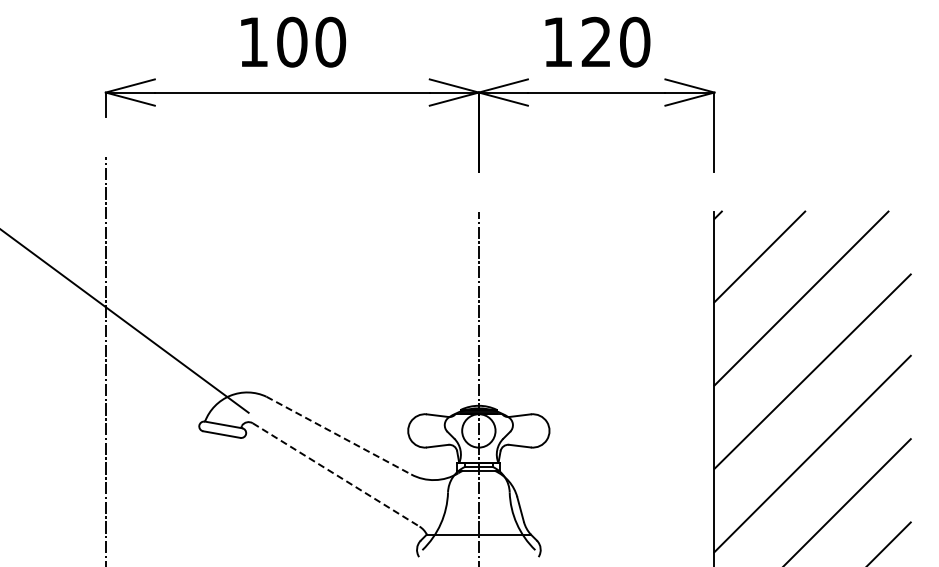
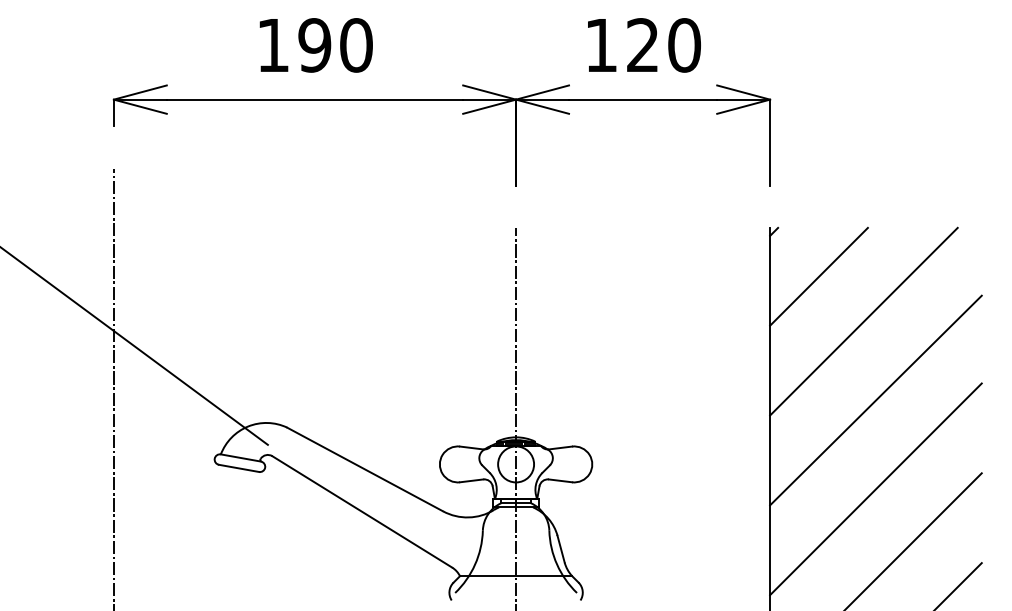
text: (291, 42) -> (314, 45), 100 -> 190
line: (338, 435) -> (364, 469), dashed -> solid
line: (336, 475) -> (362, 512), dashed -> solid

